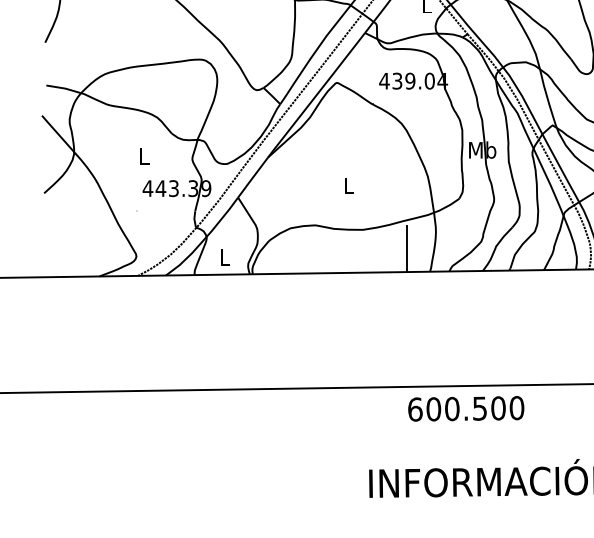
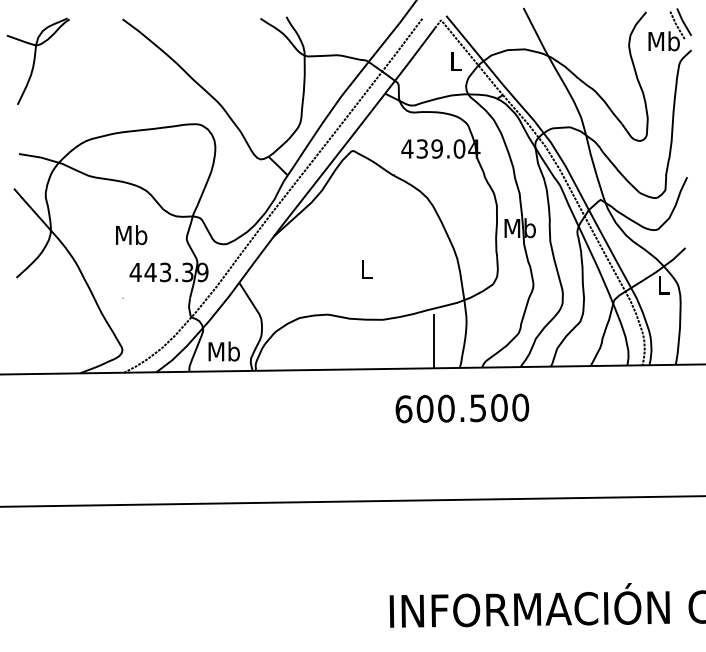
text: (144, 156) -> (131, 235), L -> Mb
text: (224, 257) -> (223, 351), L -> Mb
text: (466, 408) -> (462, 408), moved

